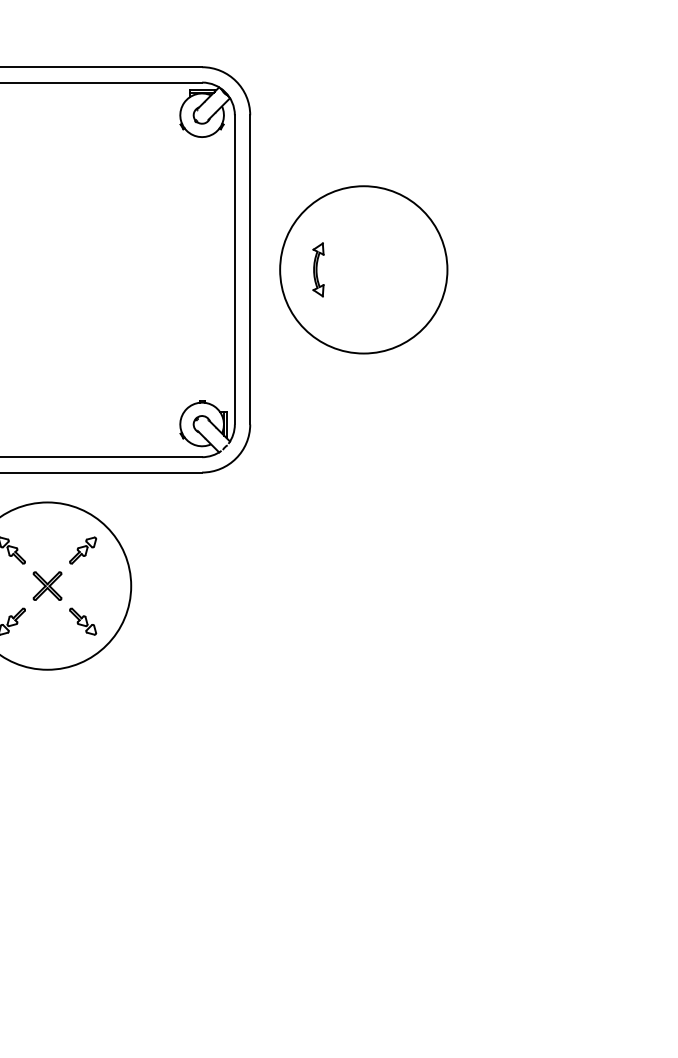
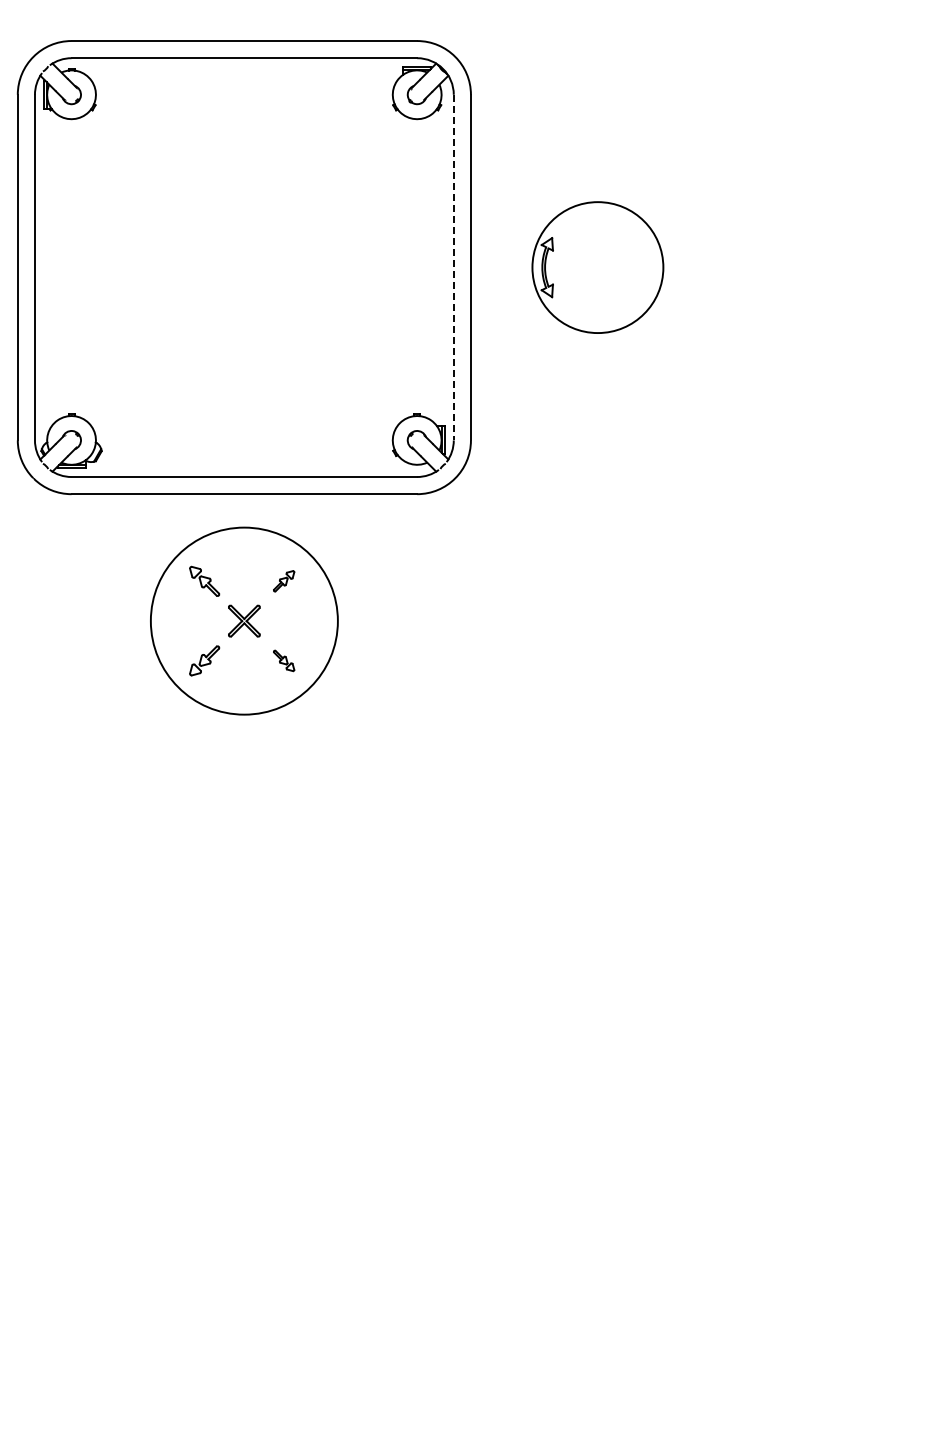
line: (234, 269) -> (453, 267), solid -> dashed
circle: (363, 269) -> (597, 267), size x0.7
part: (82, 549) -> (283, 580), size x0.7
part: (82, 621) -> (283, 660), size x0.7

